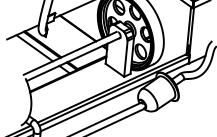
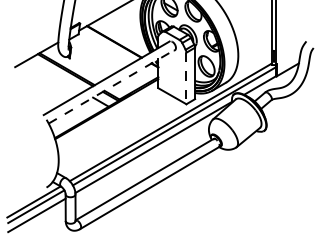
line: (34, 47) -> (55, 75), removed
line: (125, 58) -> (186, 78), solid -> dashed
line: (73, 59) -> (112, 86), solid -> dashed

